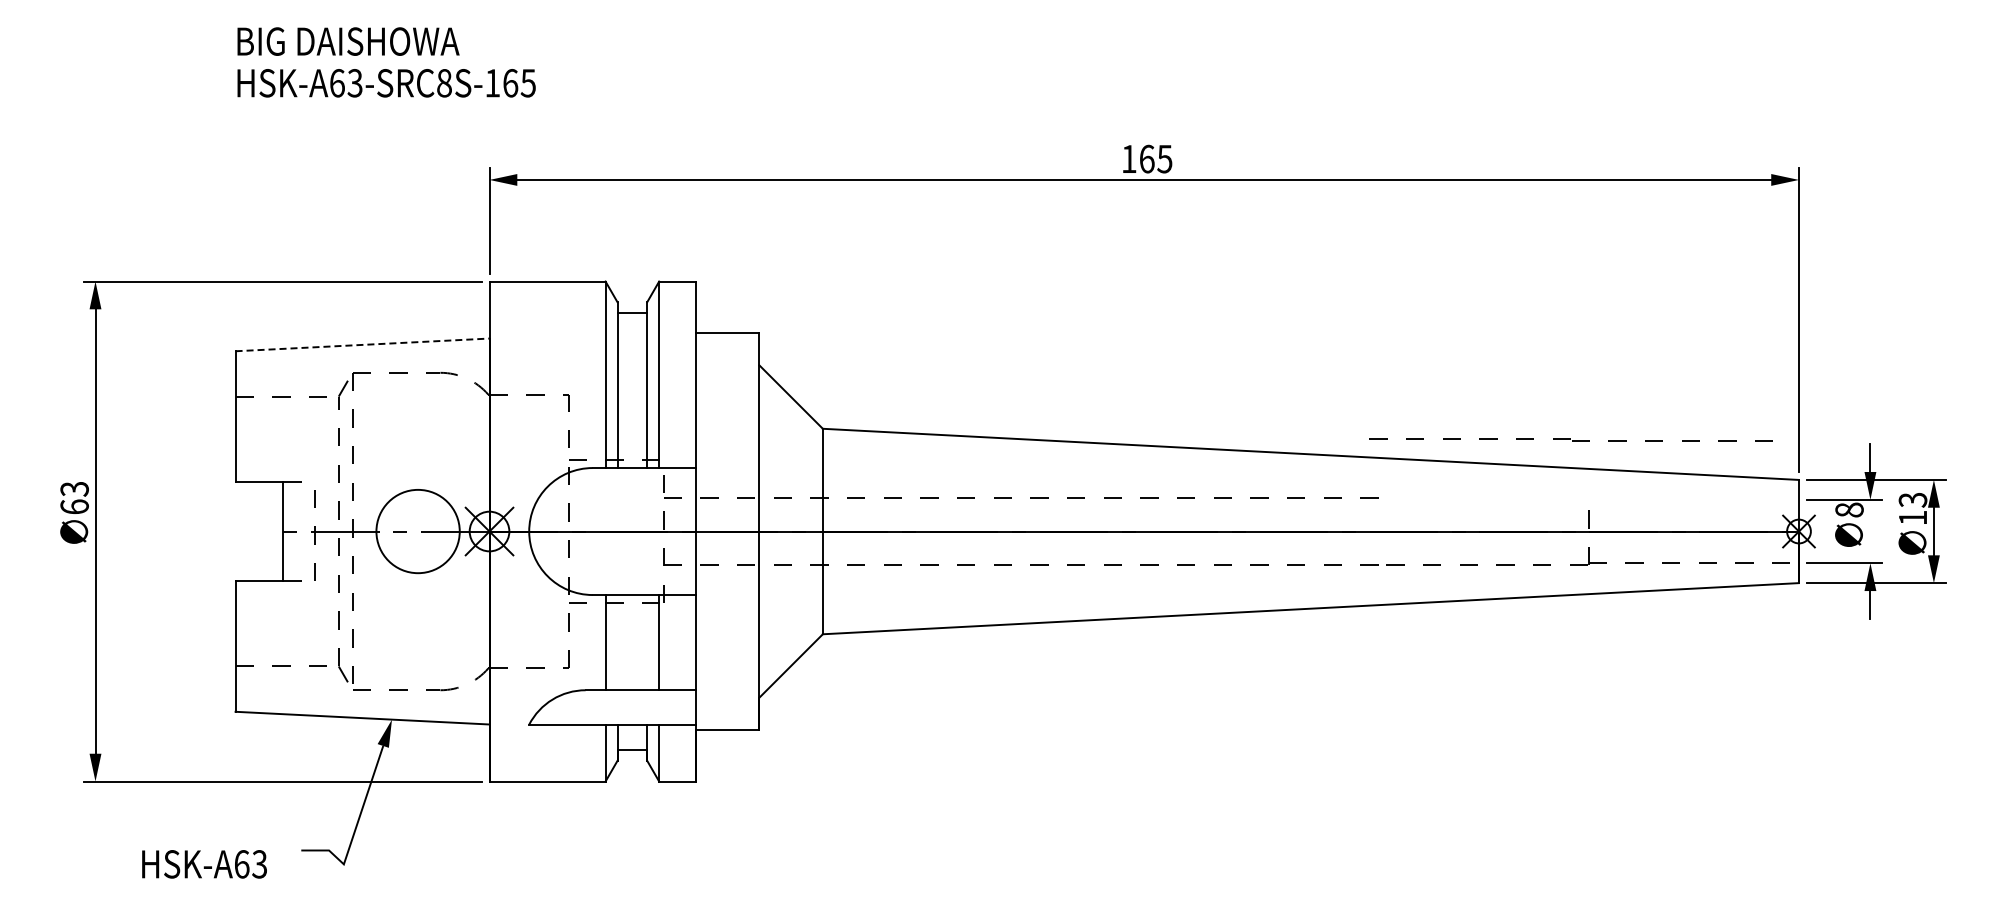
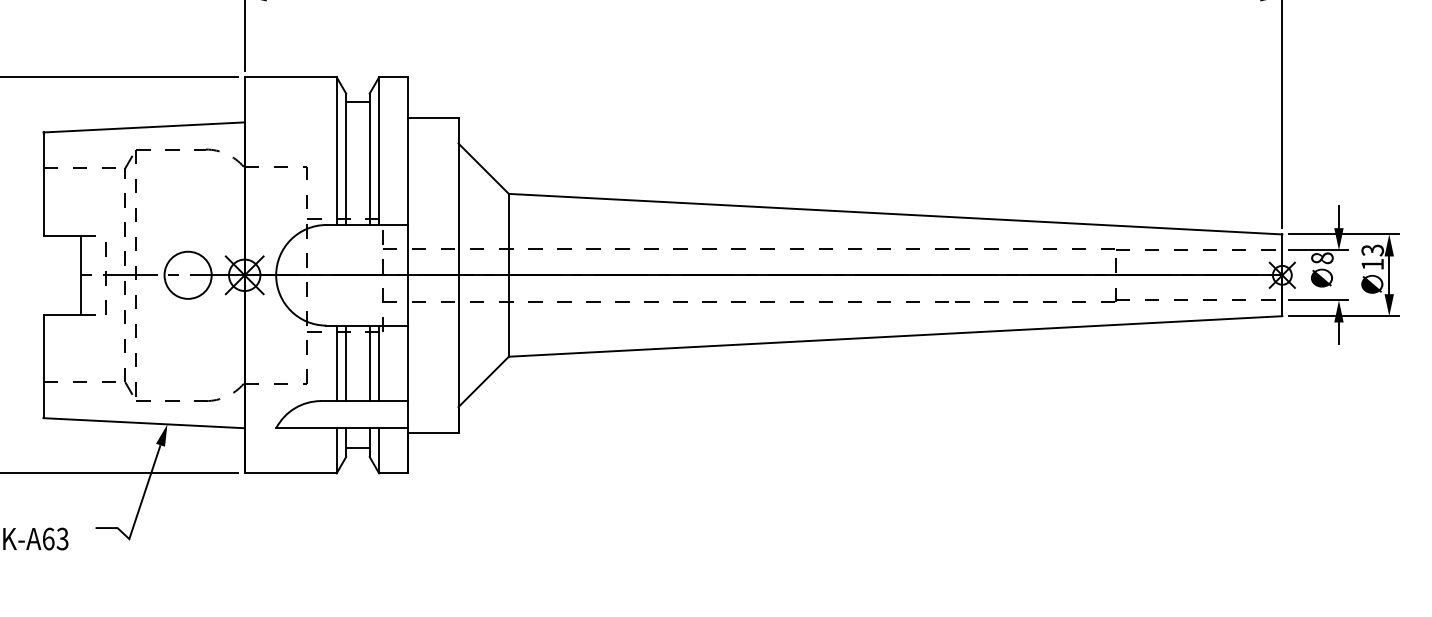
line: (363, 344) -> (144, 127), dashed -> solid
part: (1570, 439) -> (1114, 249), moved
circle: (417, 531) -> (187, 275), size x0.71
line: (617, 642) -> (346, 363), added
line: (647, 642) -> (369, 363), added

